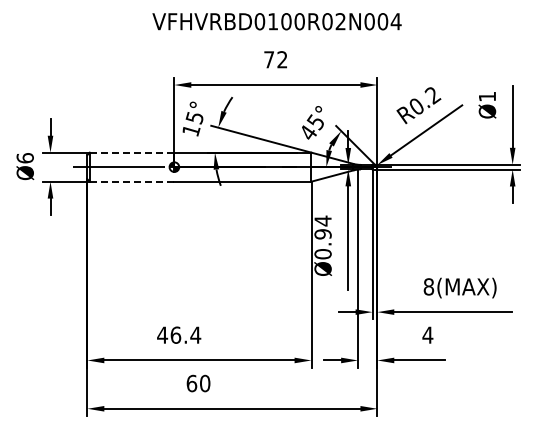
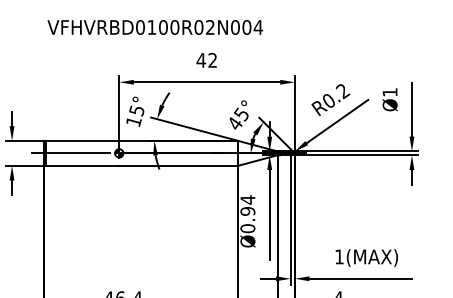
text: (276, 21) -> (154, 27), moved
text: (268, 59) -> (200, 60), 72 -> 42
line: (131, 152) -> (82, 140), dashed -> solid
line: (132, 181) -> (83, 165), dashed -> solid
text: (428, 286) -> (339, 256), 8(MAX) -> 1(MAX)

